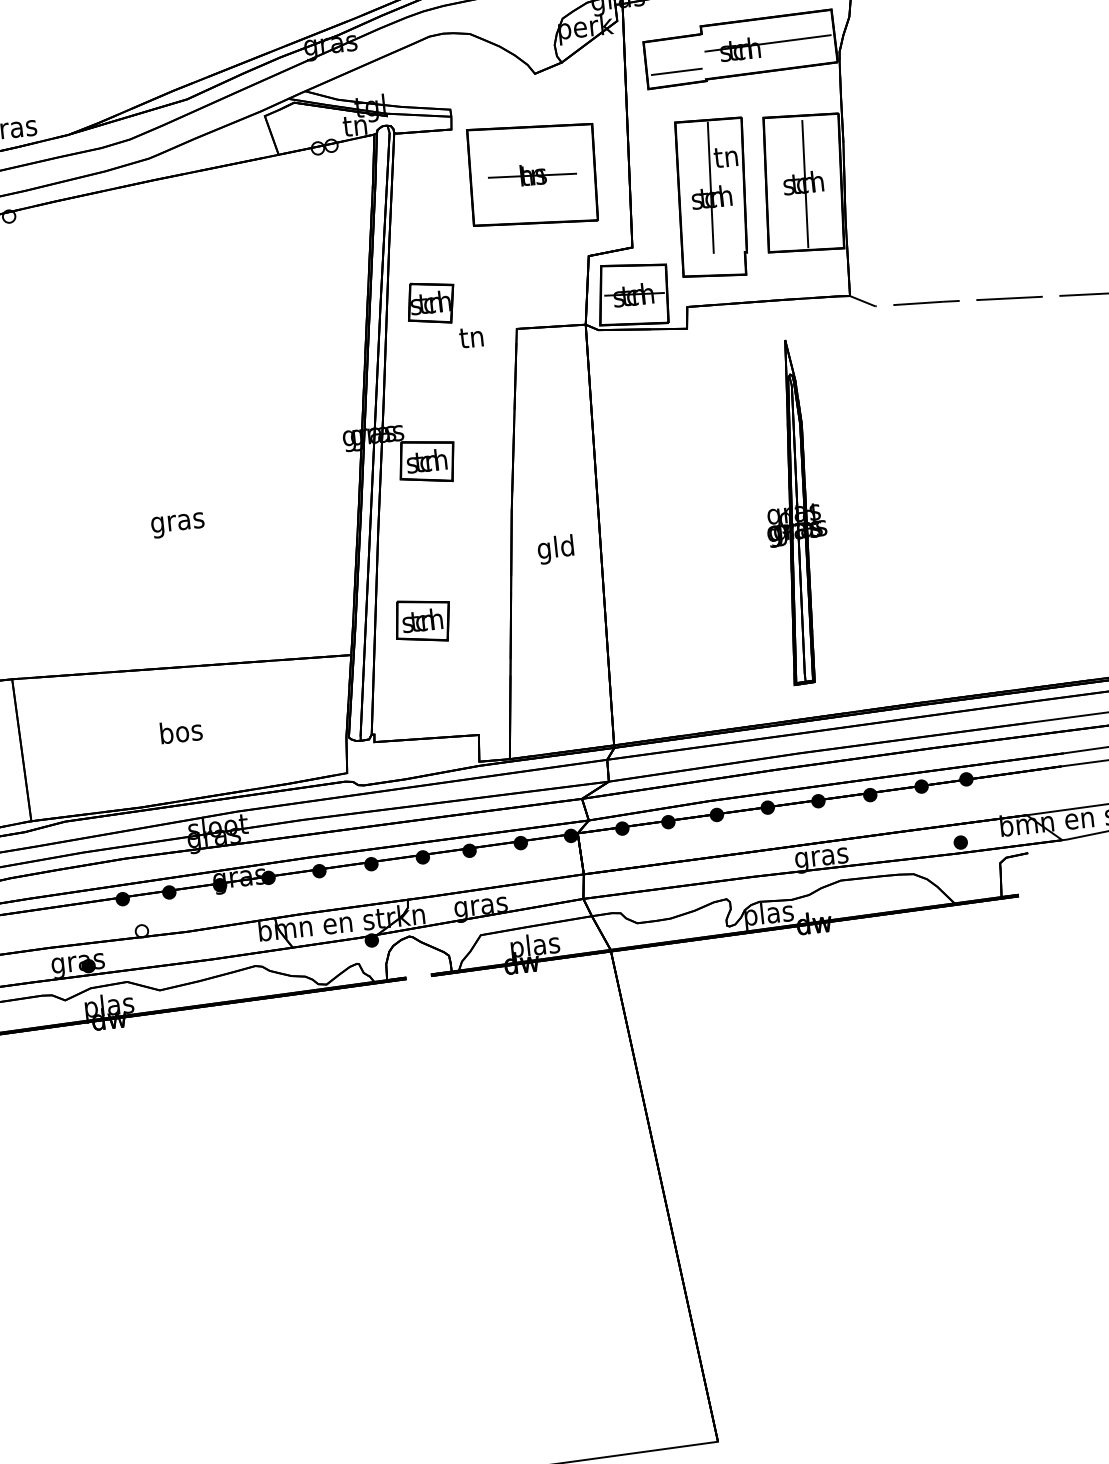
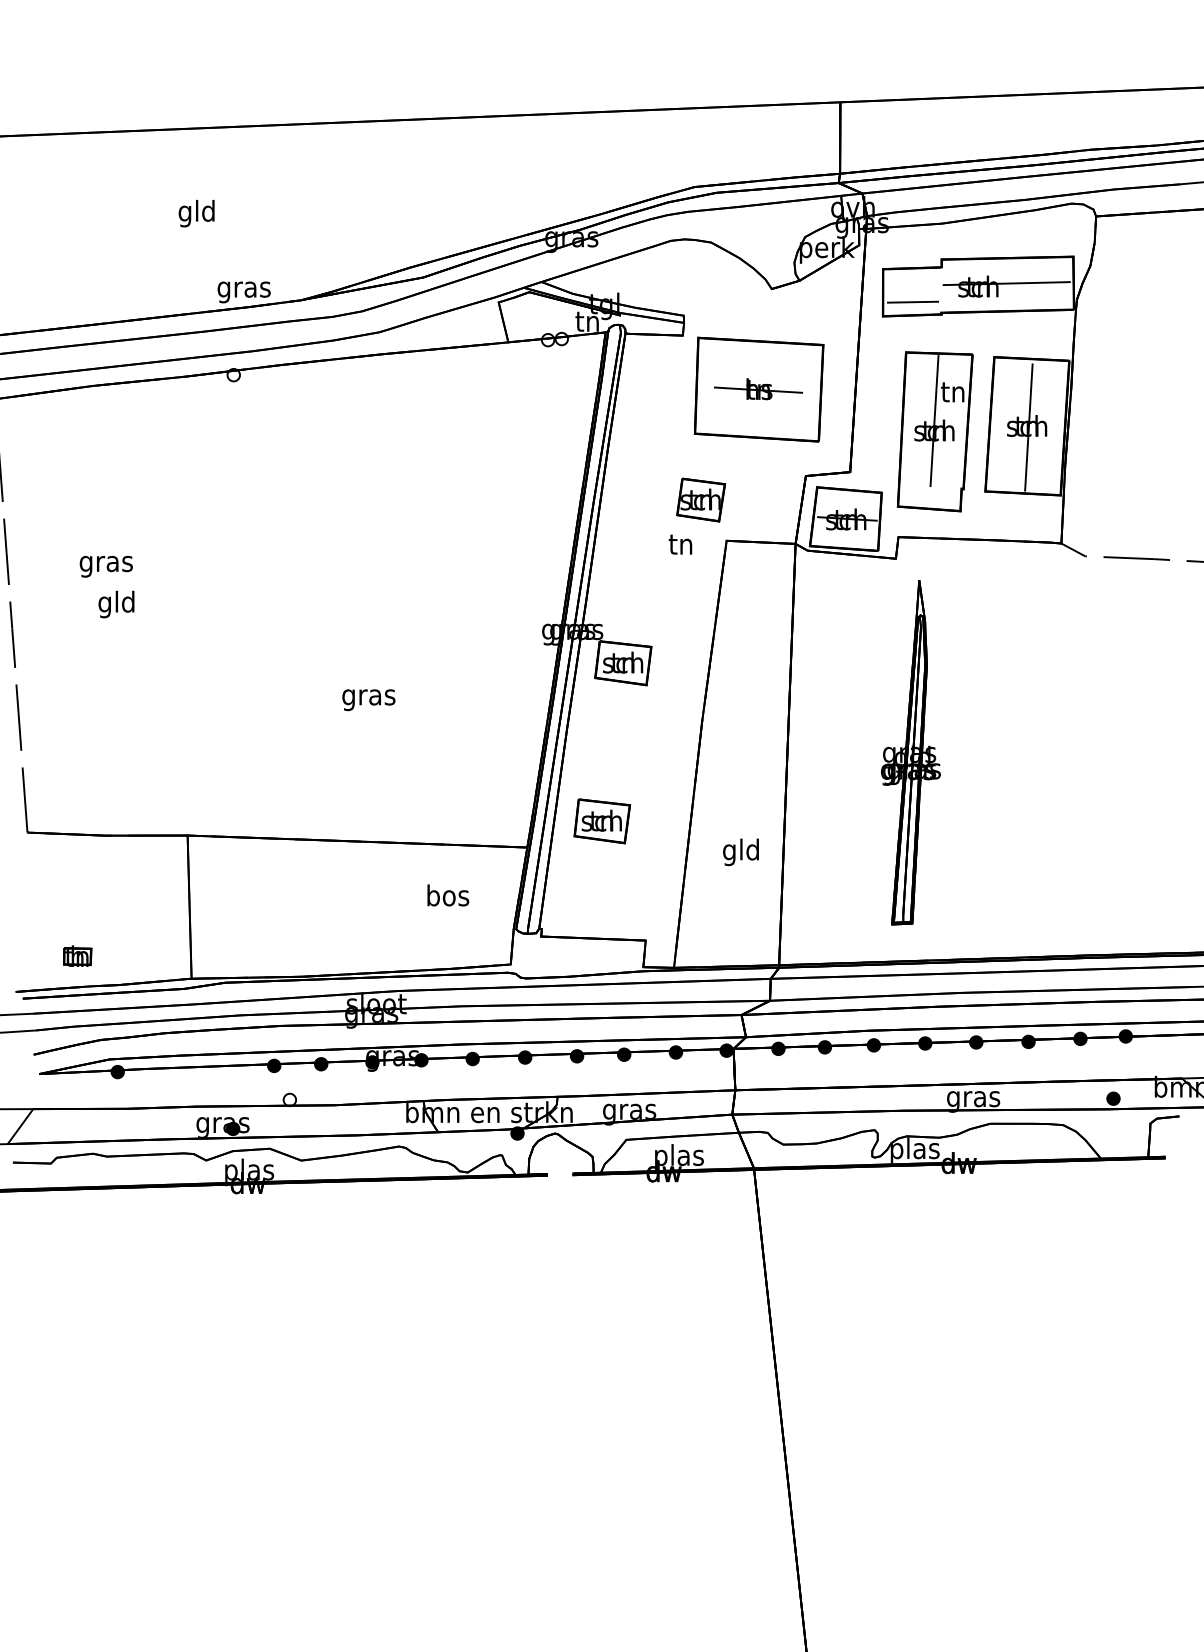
part: (431, 302) -> (701, 499), moved
part: (794, 512) -> (910, 752), moved
text: (555, 549) -> (740, 852), moved
text: (181, 731) -> (448, 895), moved

